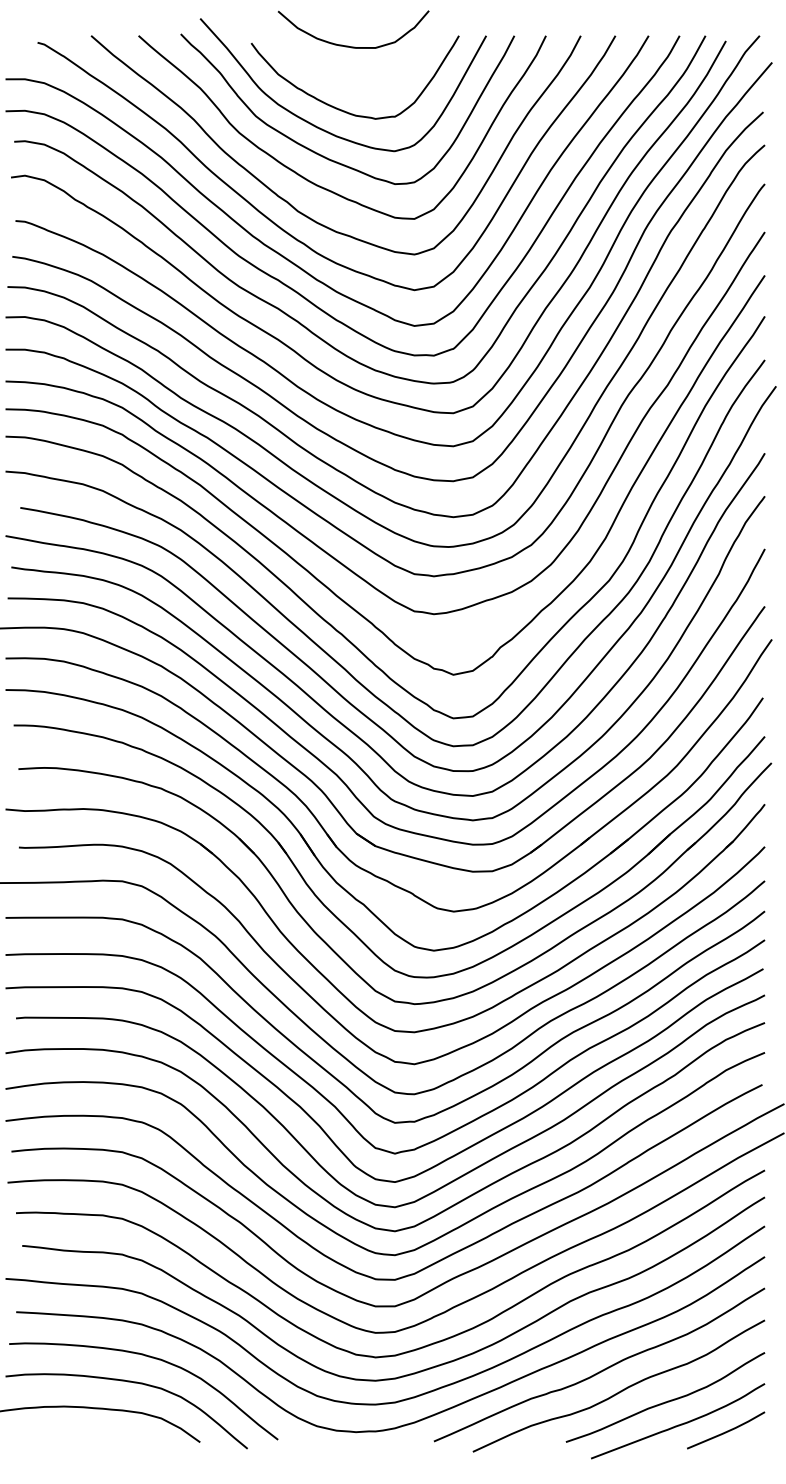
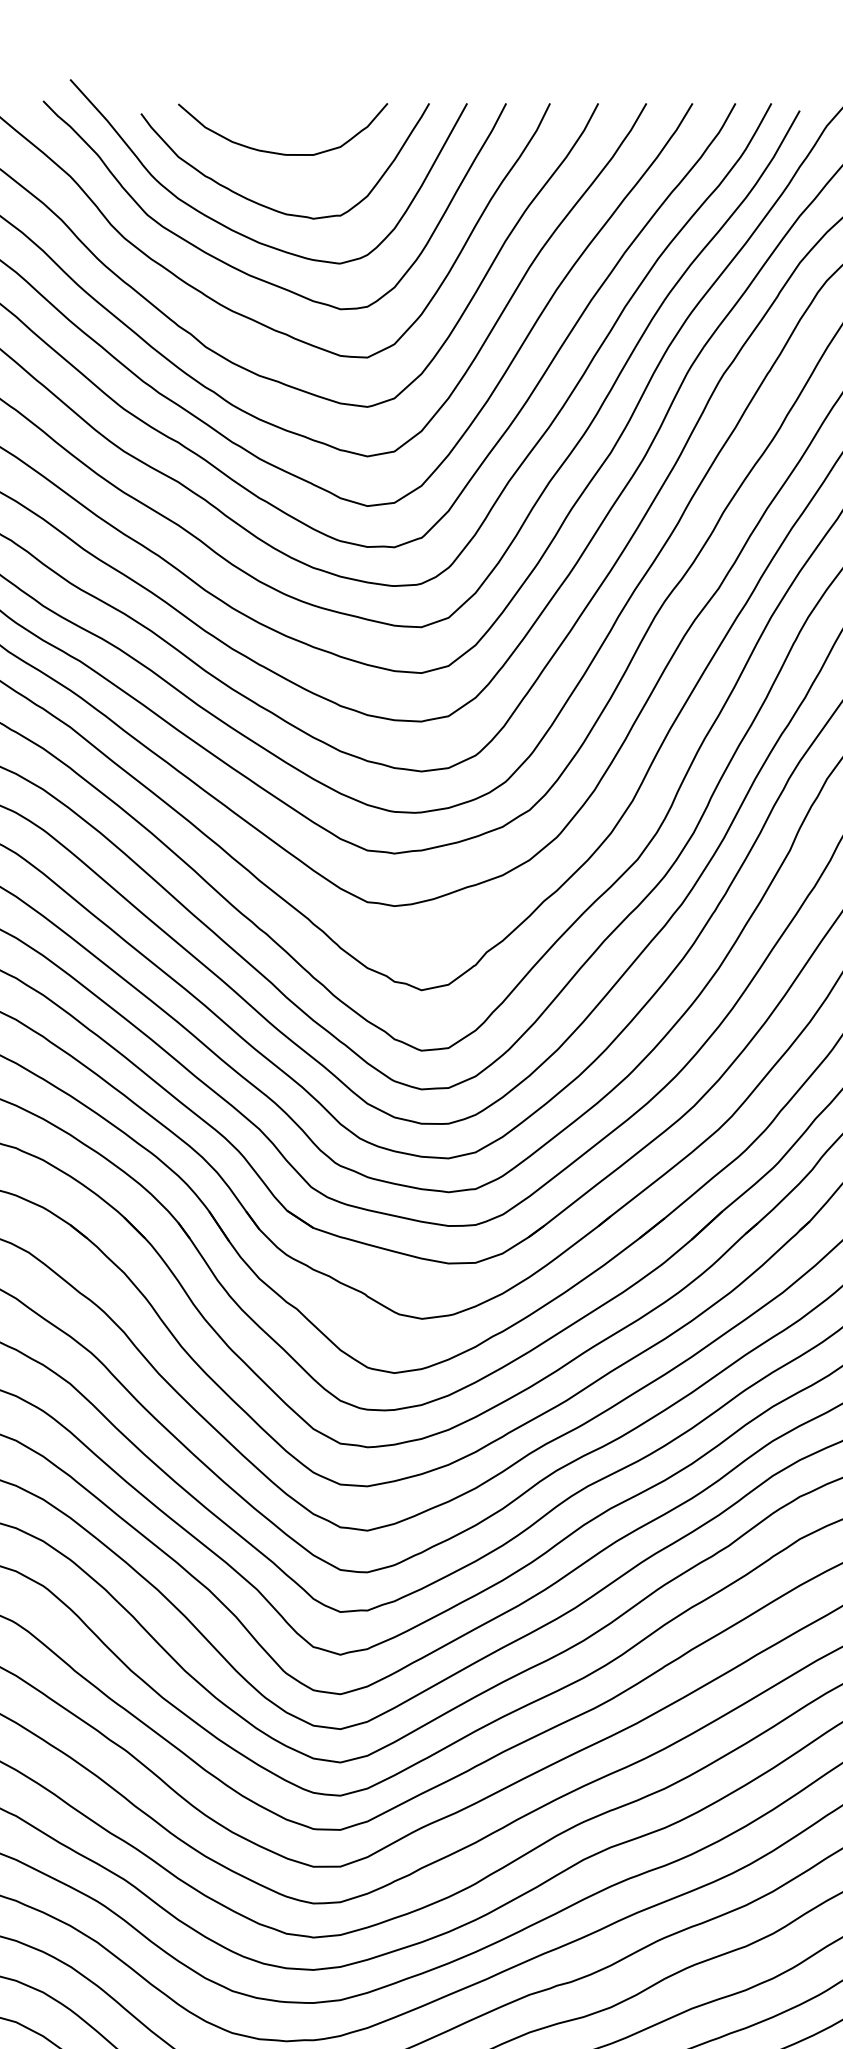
curve: (348, 45) -> (275, 151), moved

